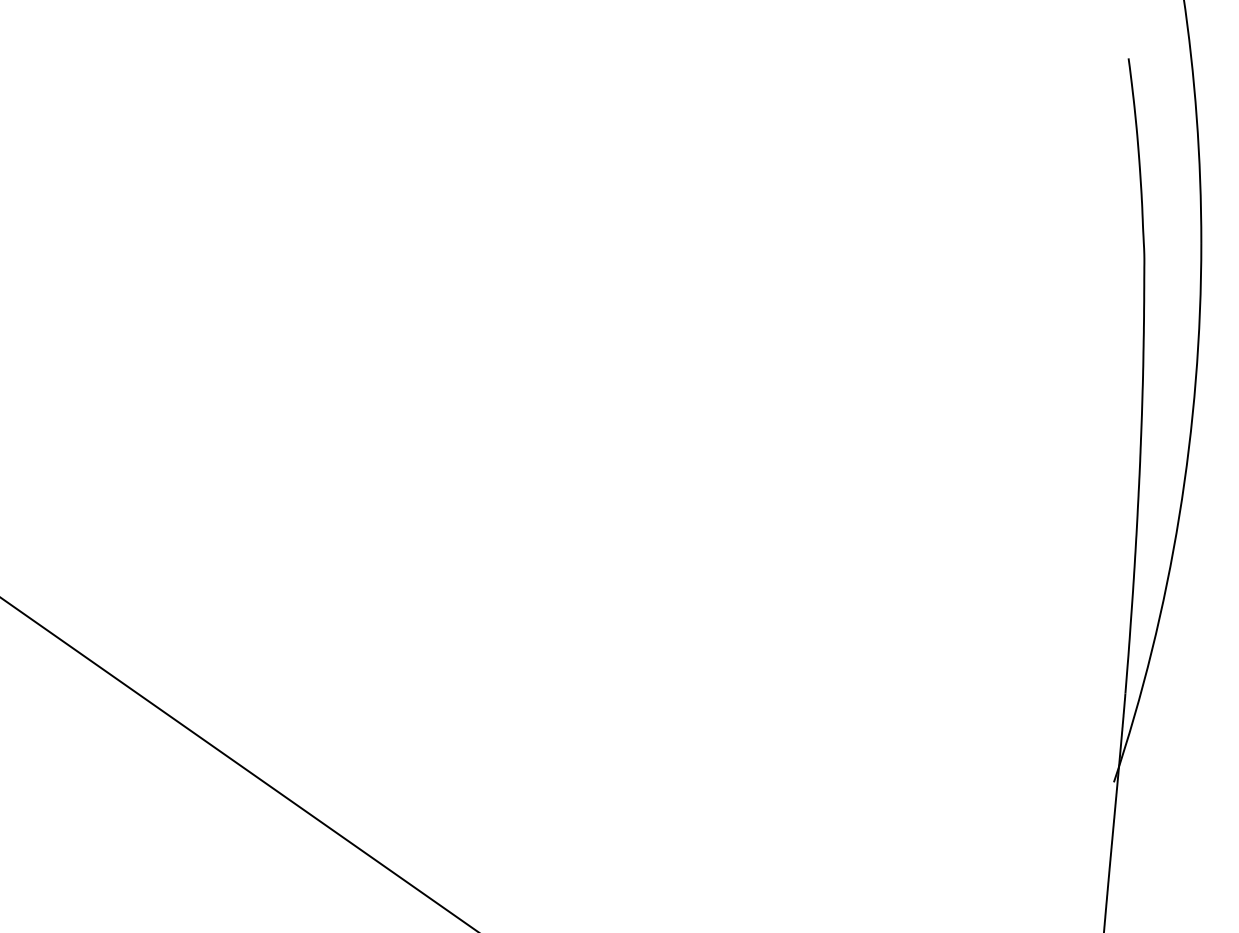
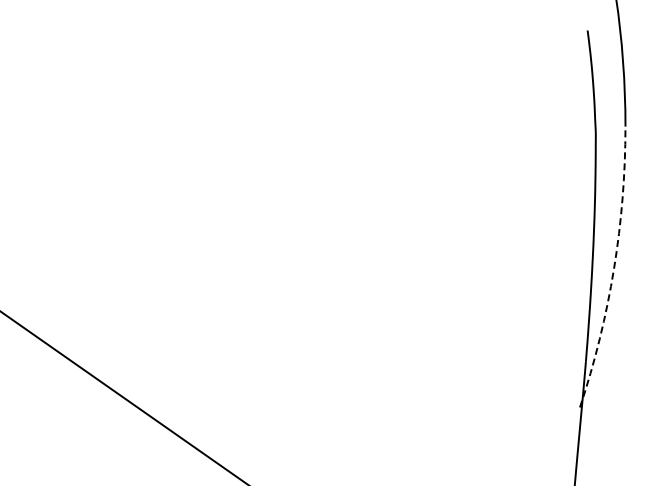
arc: (1180, 515) -> (614, 268), solid -> dashed

